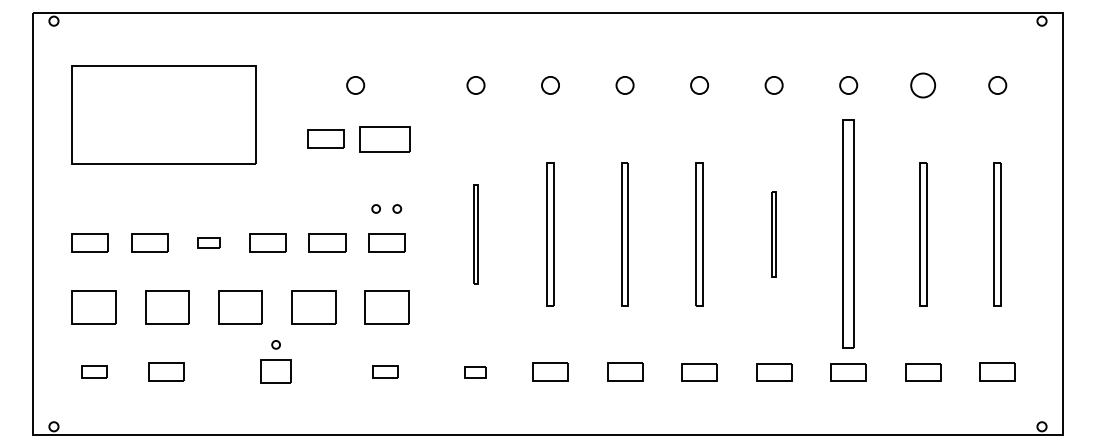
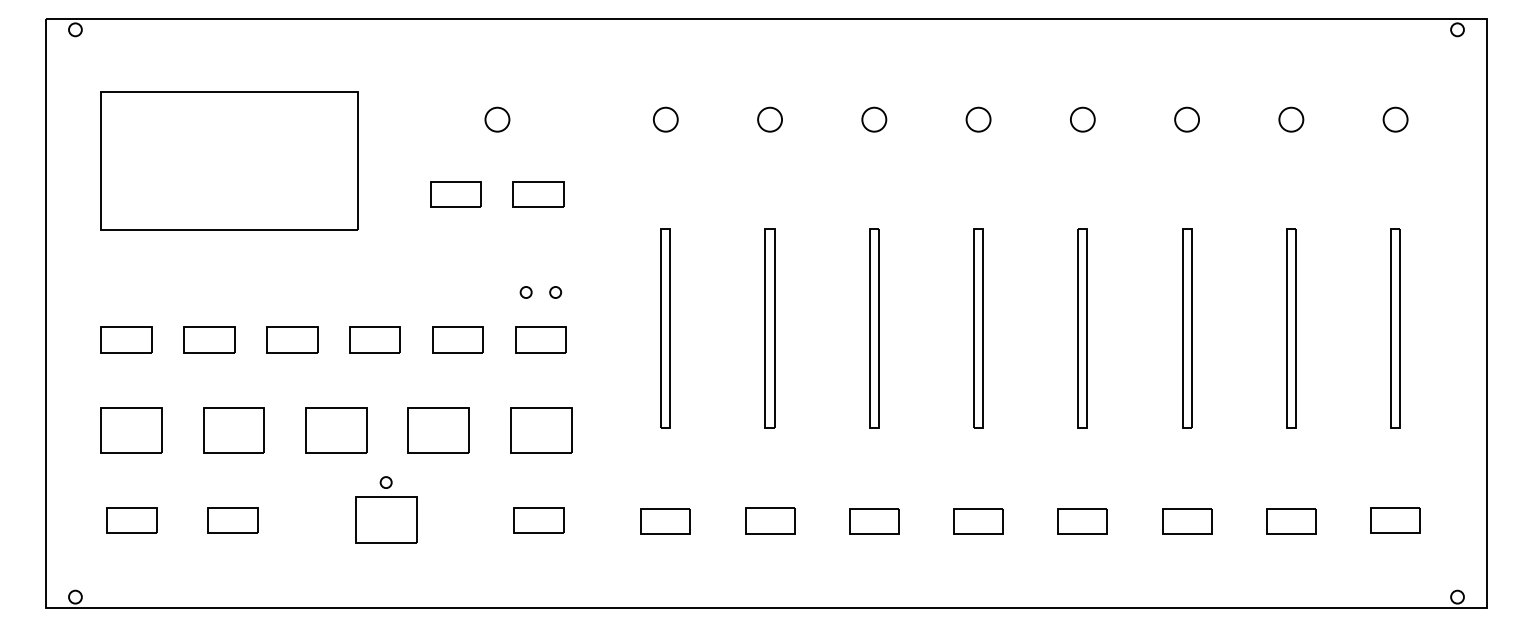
circle: (923, 85) -> (1291, 119), size x0.71
part: (385, 138) -> (538, 194), size x0.71
part: (475, 234) -> (665, 328), size x1.43
part: (773, 234) -> (1082, 328), size x1.67
part: (848, 234) -> (1187, 328), size x0.62
part: (209, 242) -> (292, 339), size x1.67
part: (94, 371) -> (131, 520), size x1.43
part: (276, 371) -> (386, 519), size x1.43
part: (385, 371) -> (538, 520), size x1.43
part: (475, 372) -> (665, 521), size x1.67

